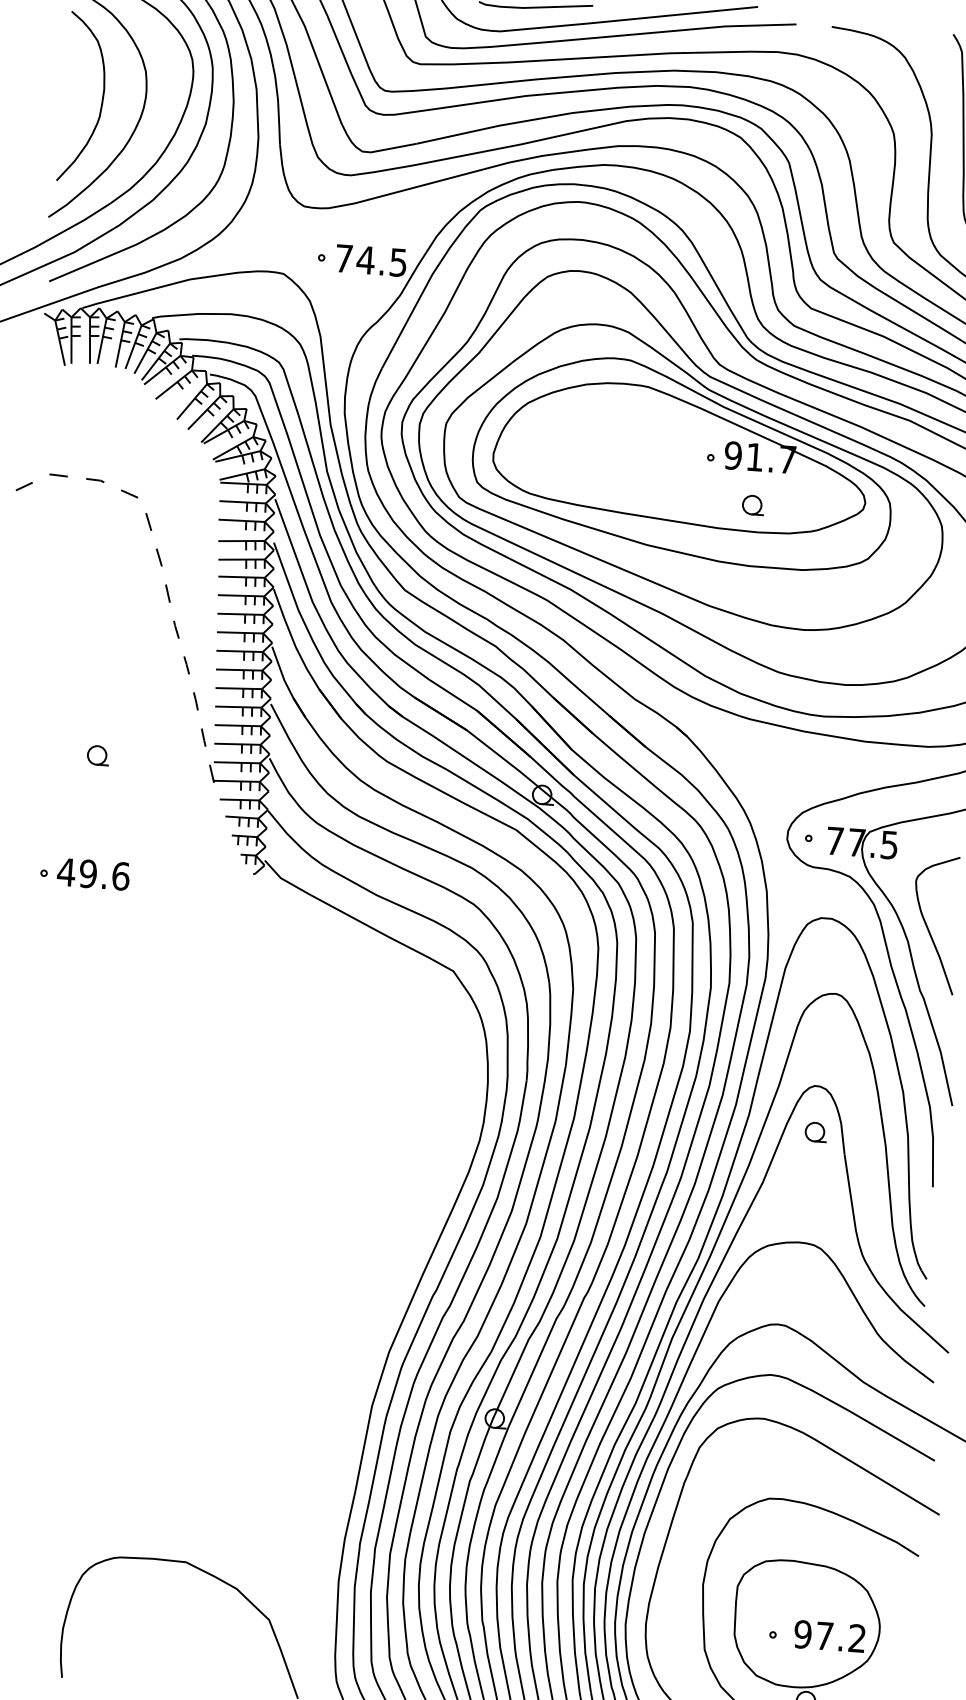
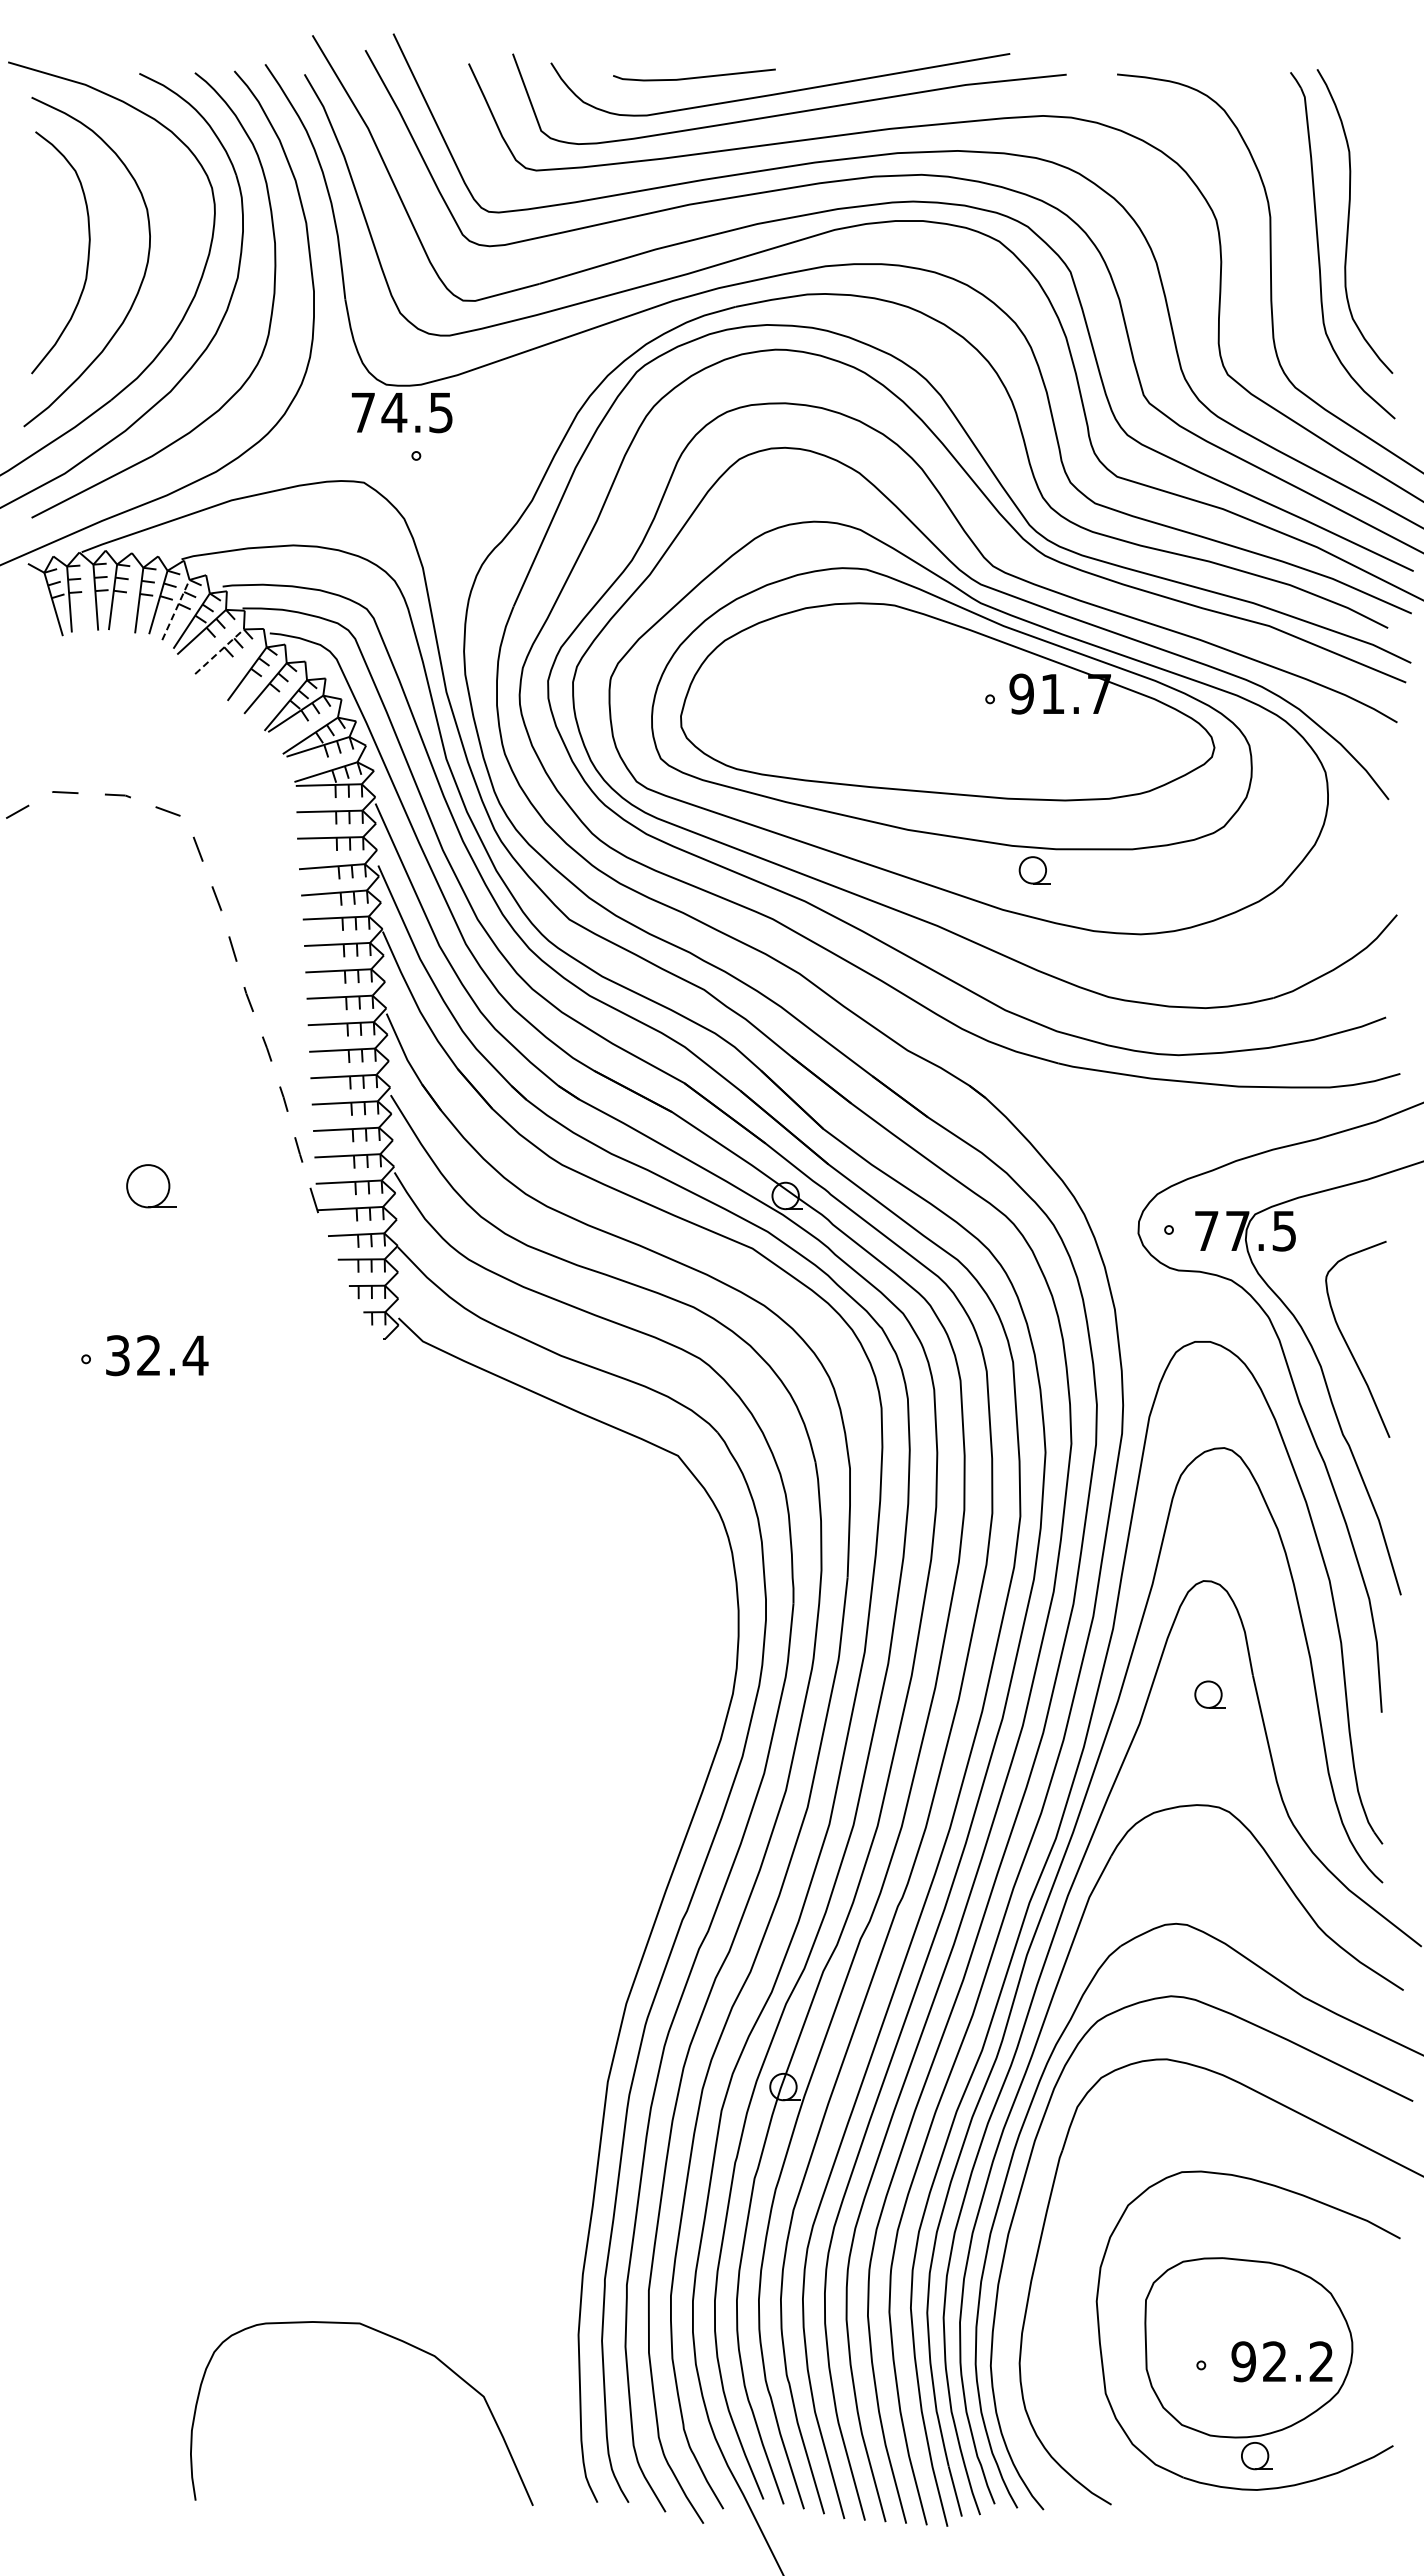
text: (370, 261) -> (401, 413), moved
line: (145, 353) -> (176, 609), solid -> dashed
line: (173, 384) -> (219, 651), solid -> dashed
part: (753, 505) -> (1034, 870), moved
part: (98, 755) -> (150, 1186), size x1.6
text: (93, 874) -> (156, 1355), 49.6 -> 32.4
part: (815, 1132) -> (1209, 1694), moved
text: (824, 1635) -> (1274, 2361), 97.2 -> 92.2

